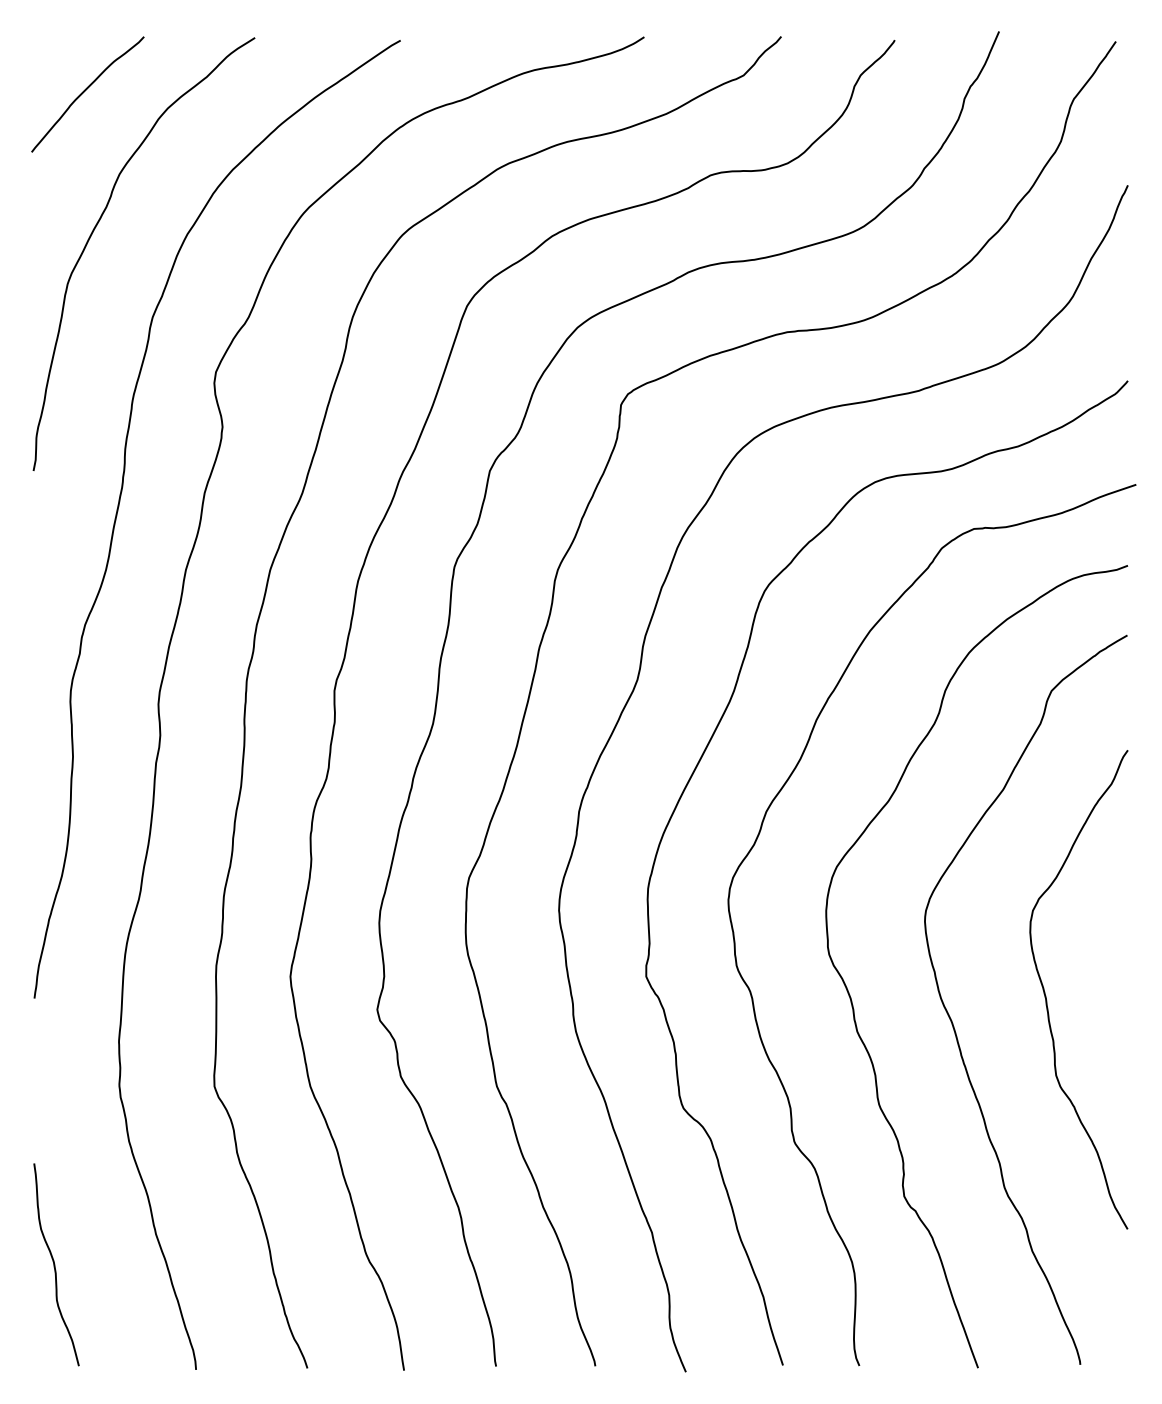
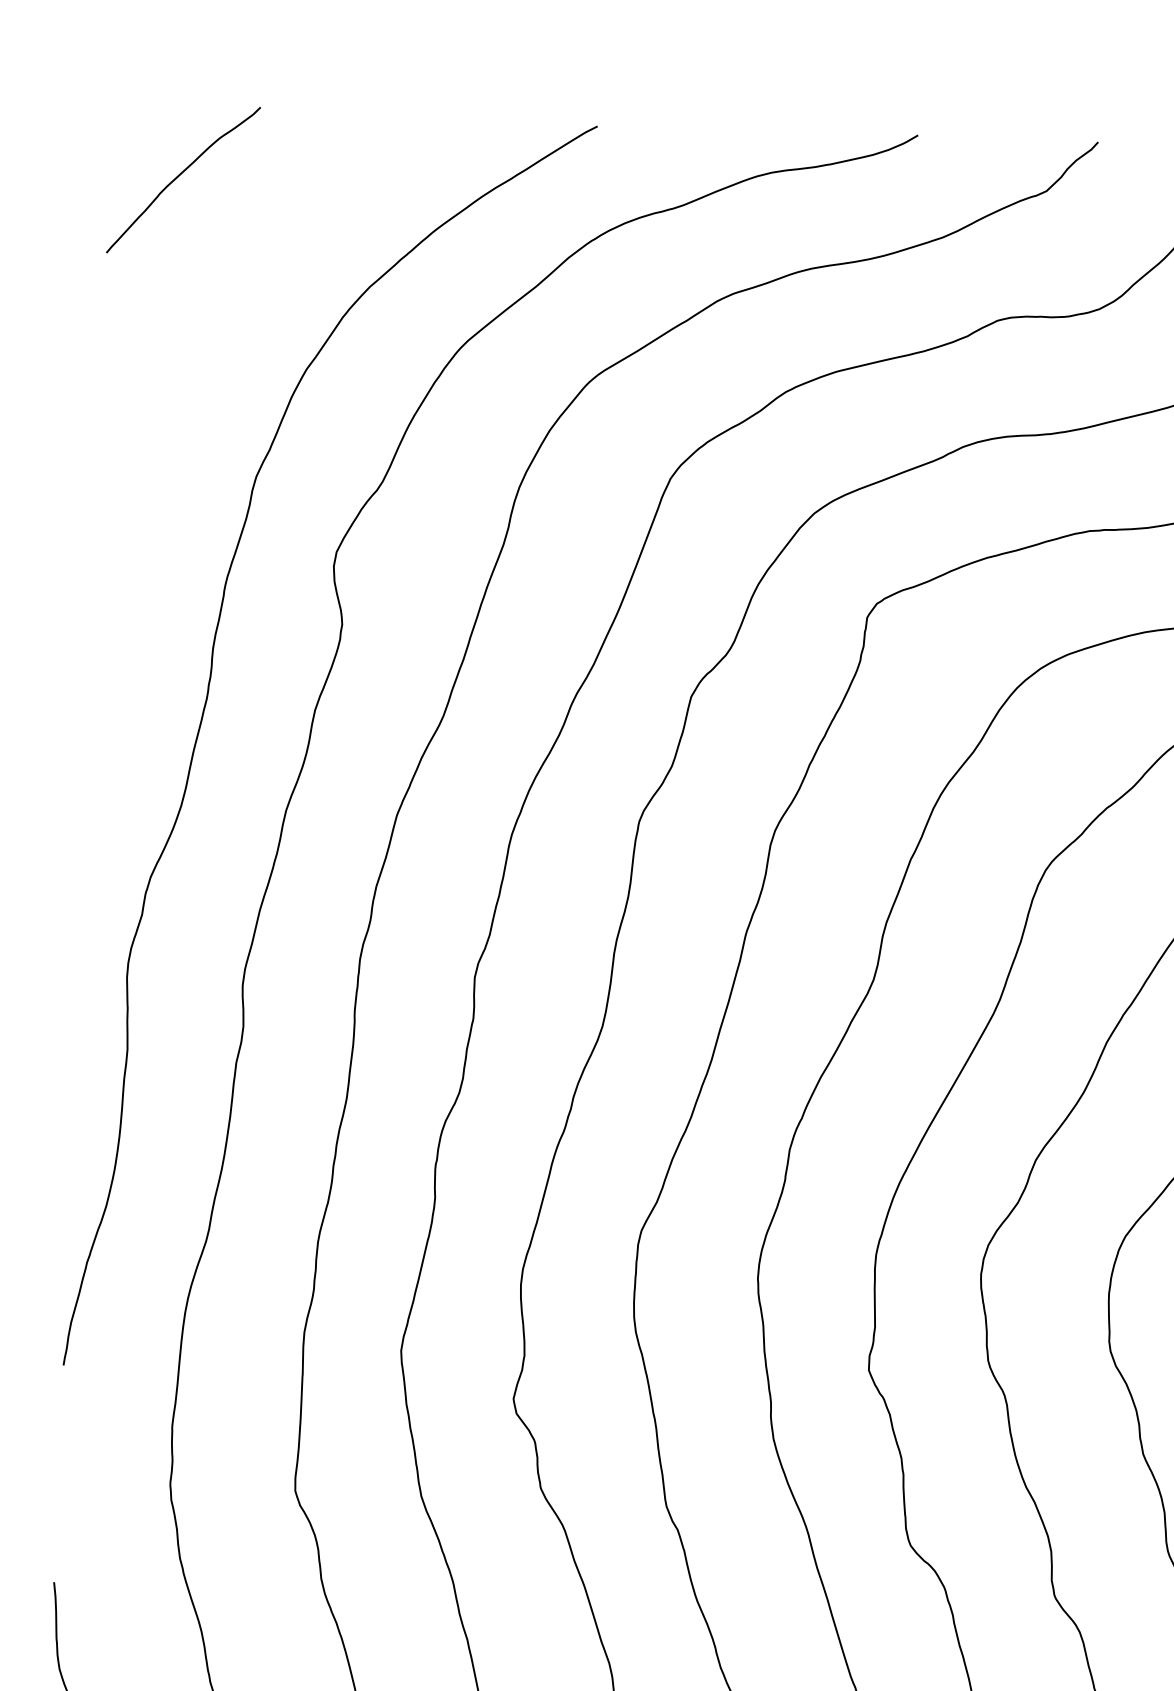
curve: (96, 227) -> (187, 355), removed

